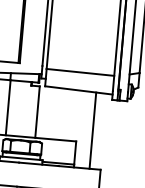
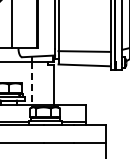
line: (7, 107) -> (31, 83), solid -> dashed
line: (92, 129) -> (97, 94), removed

